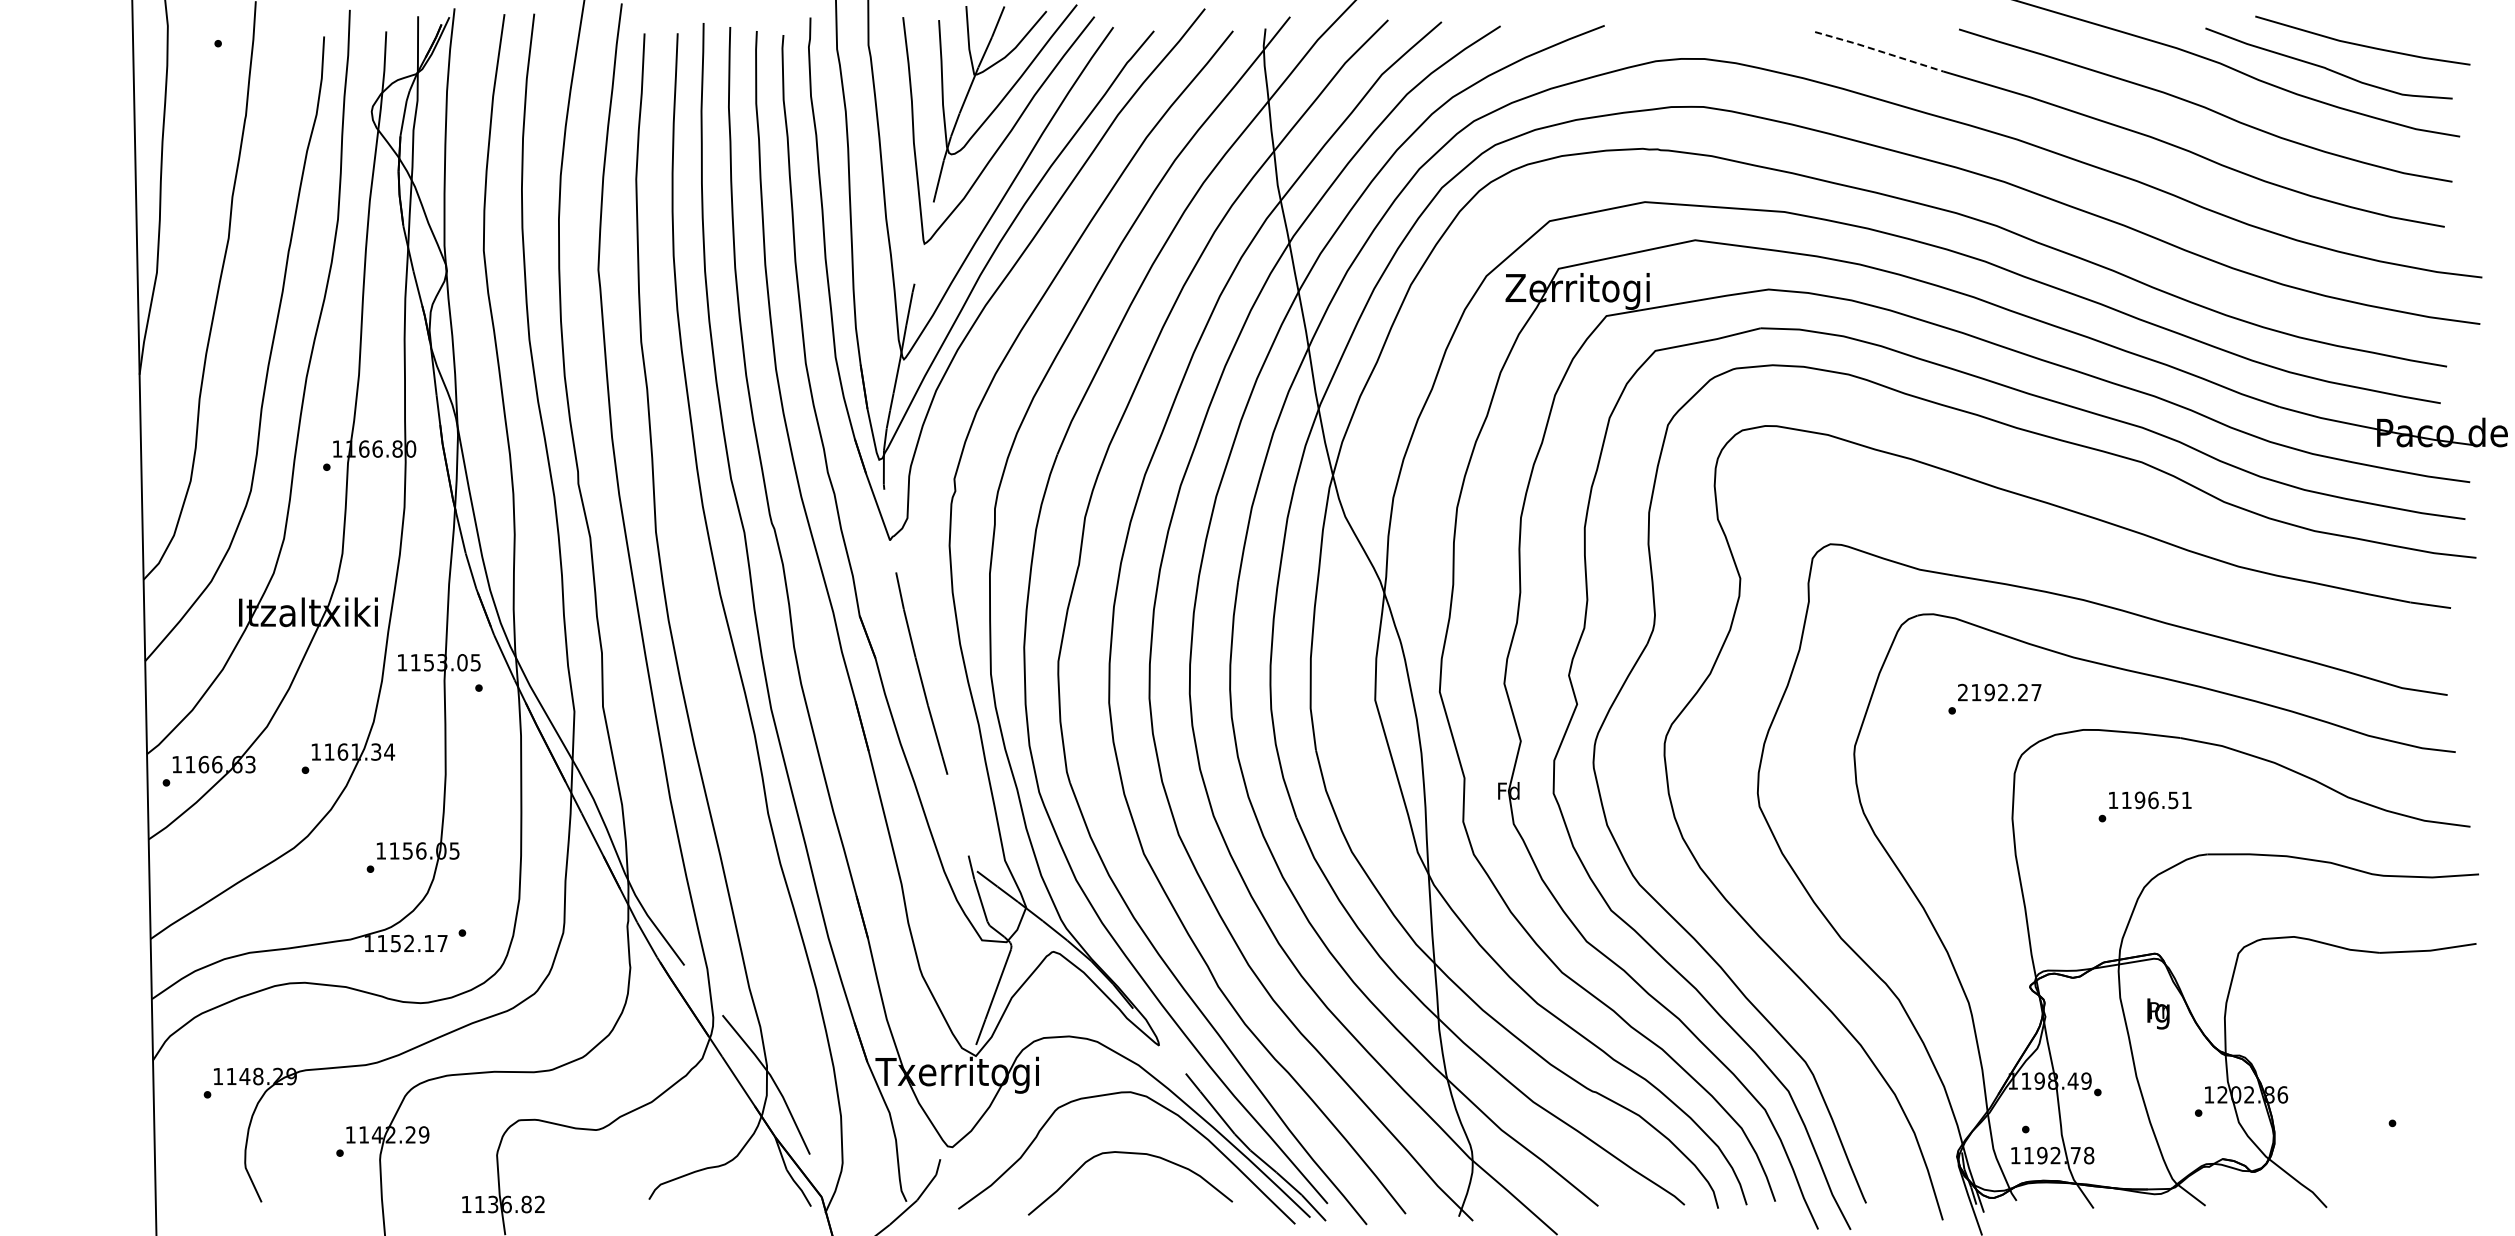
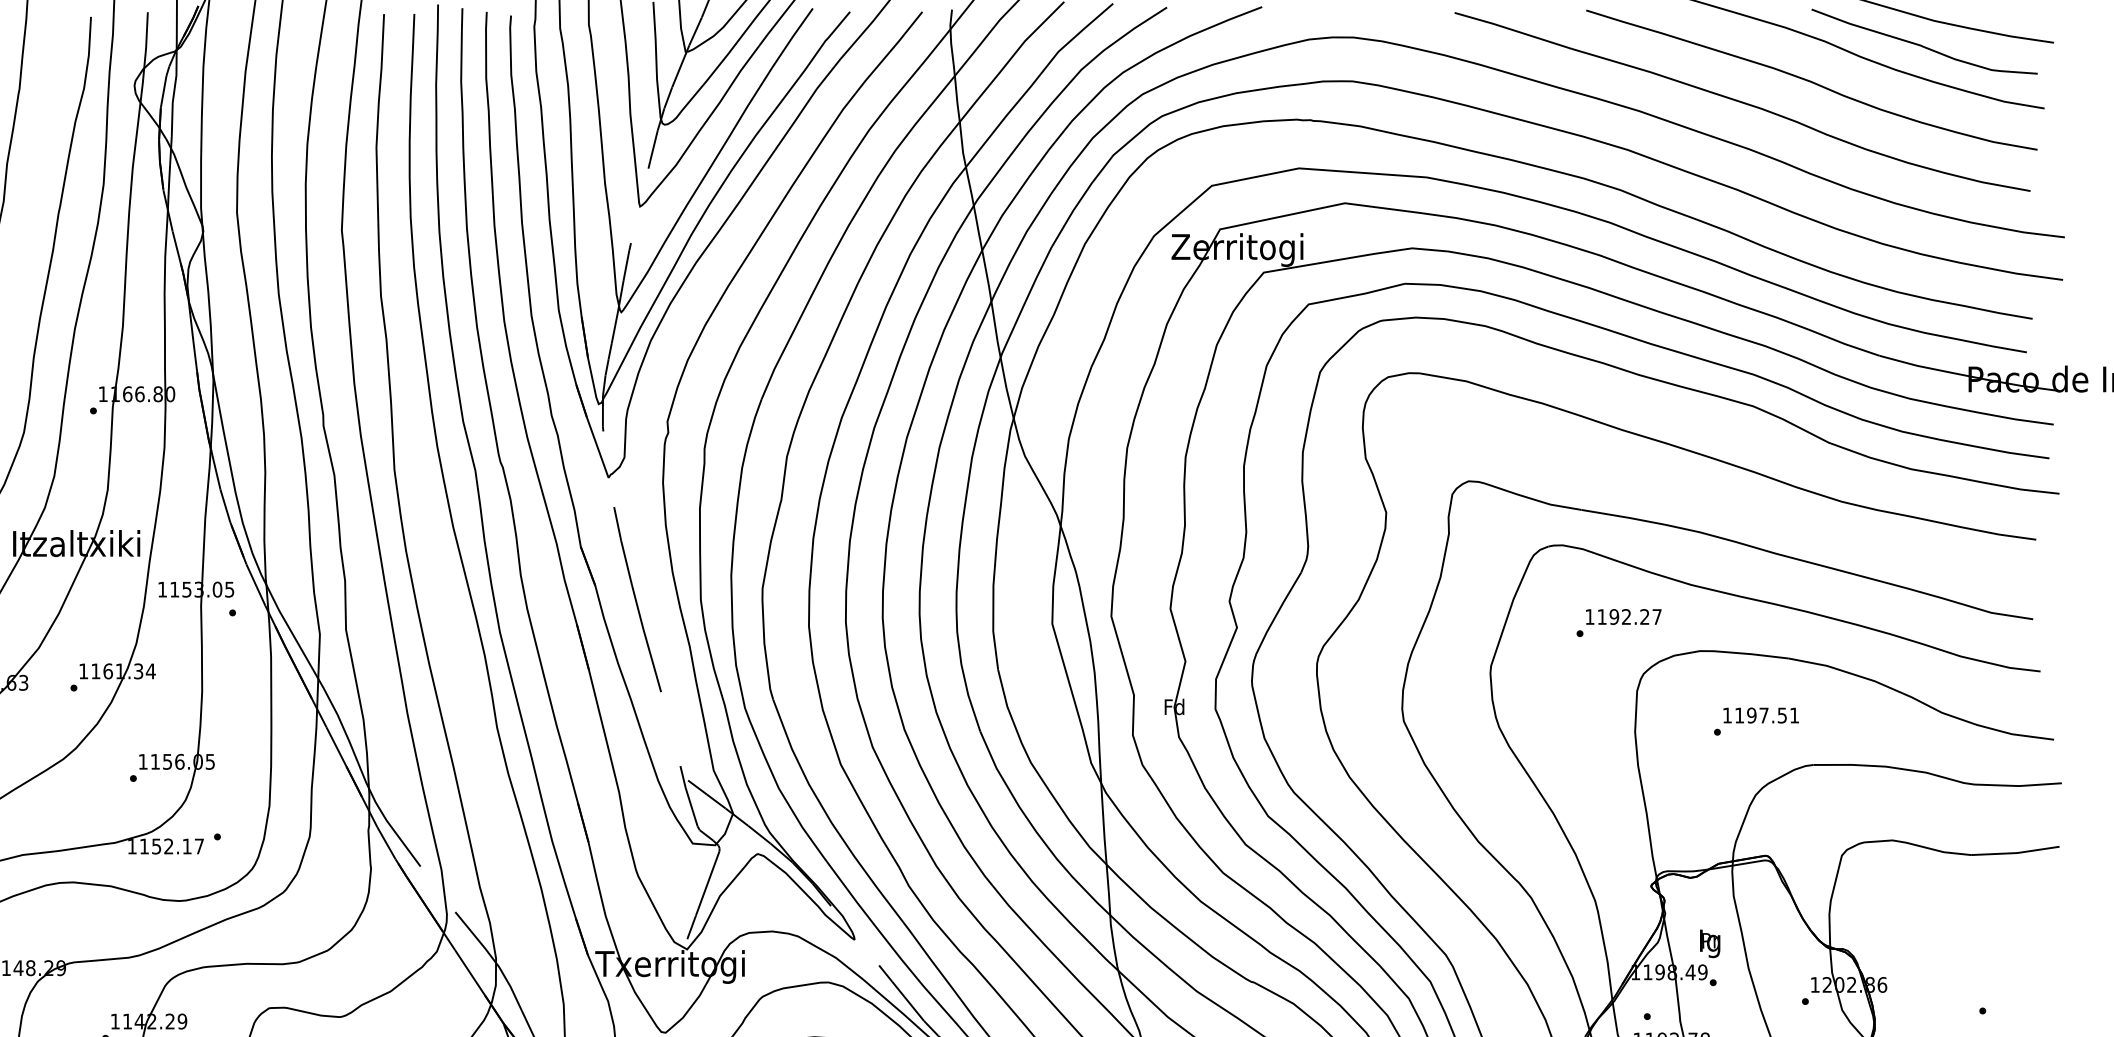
line: (1879, 51) -> (1513, 30), dashed -> solid
text: (1962, 692) -> (1589, 616), 2192.27 -> 1192.27
text: (2153, 800) -> (1764, 715), 1196.51 -> 1197.51
text: (2158, 1013) -> (1710, 943), moved

